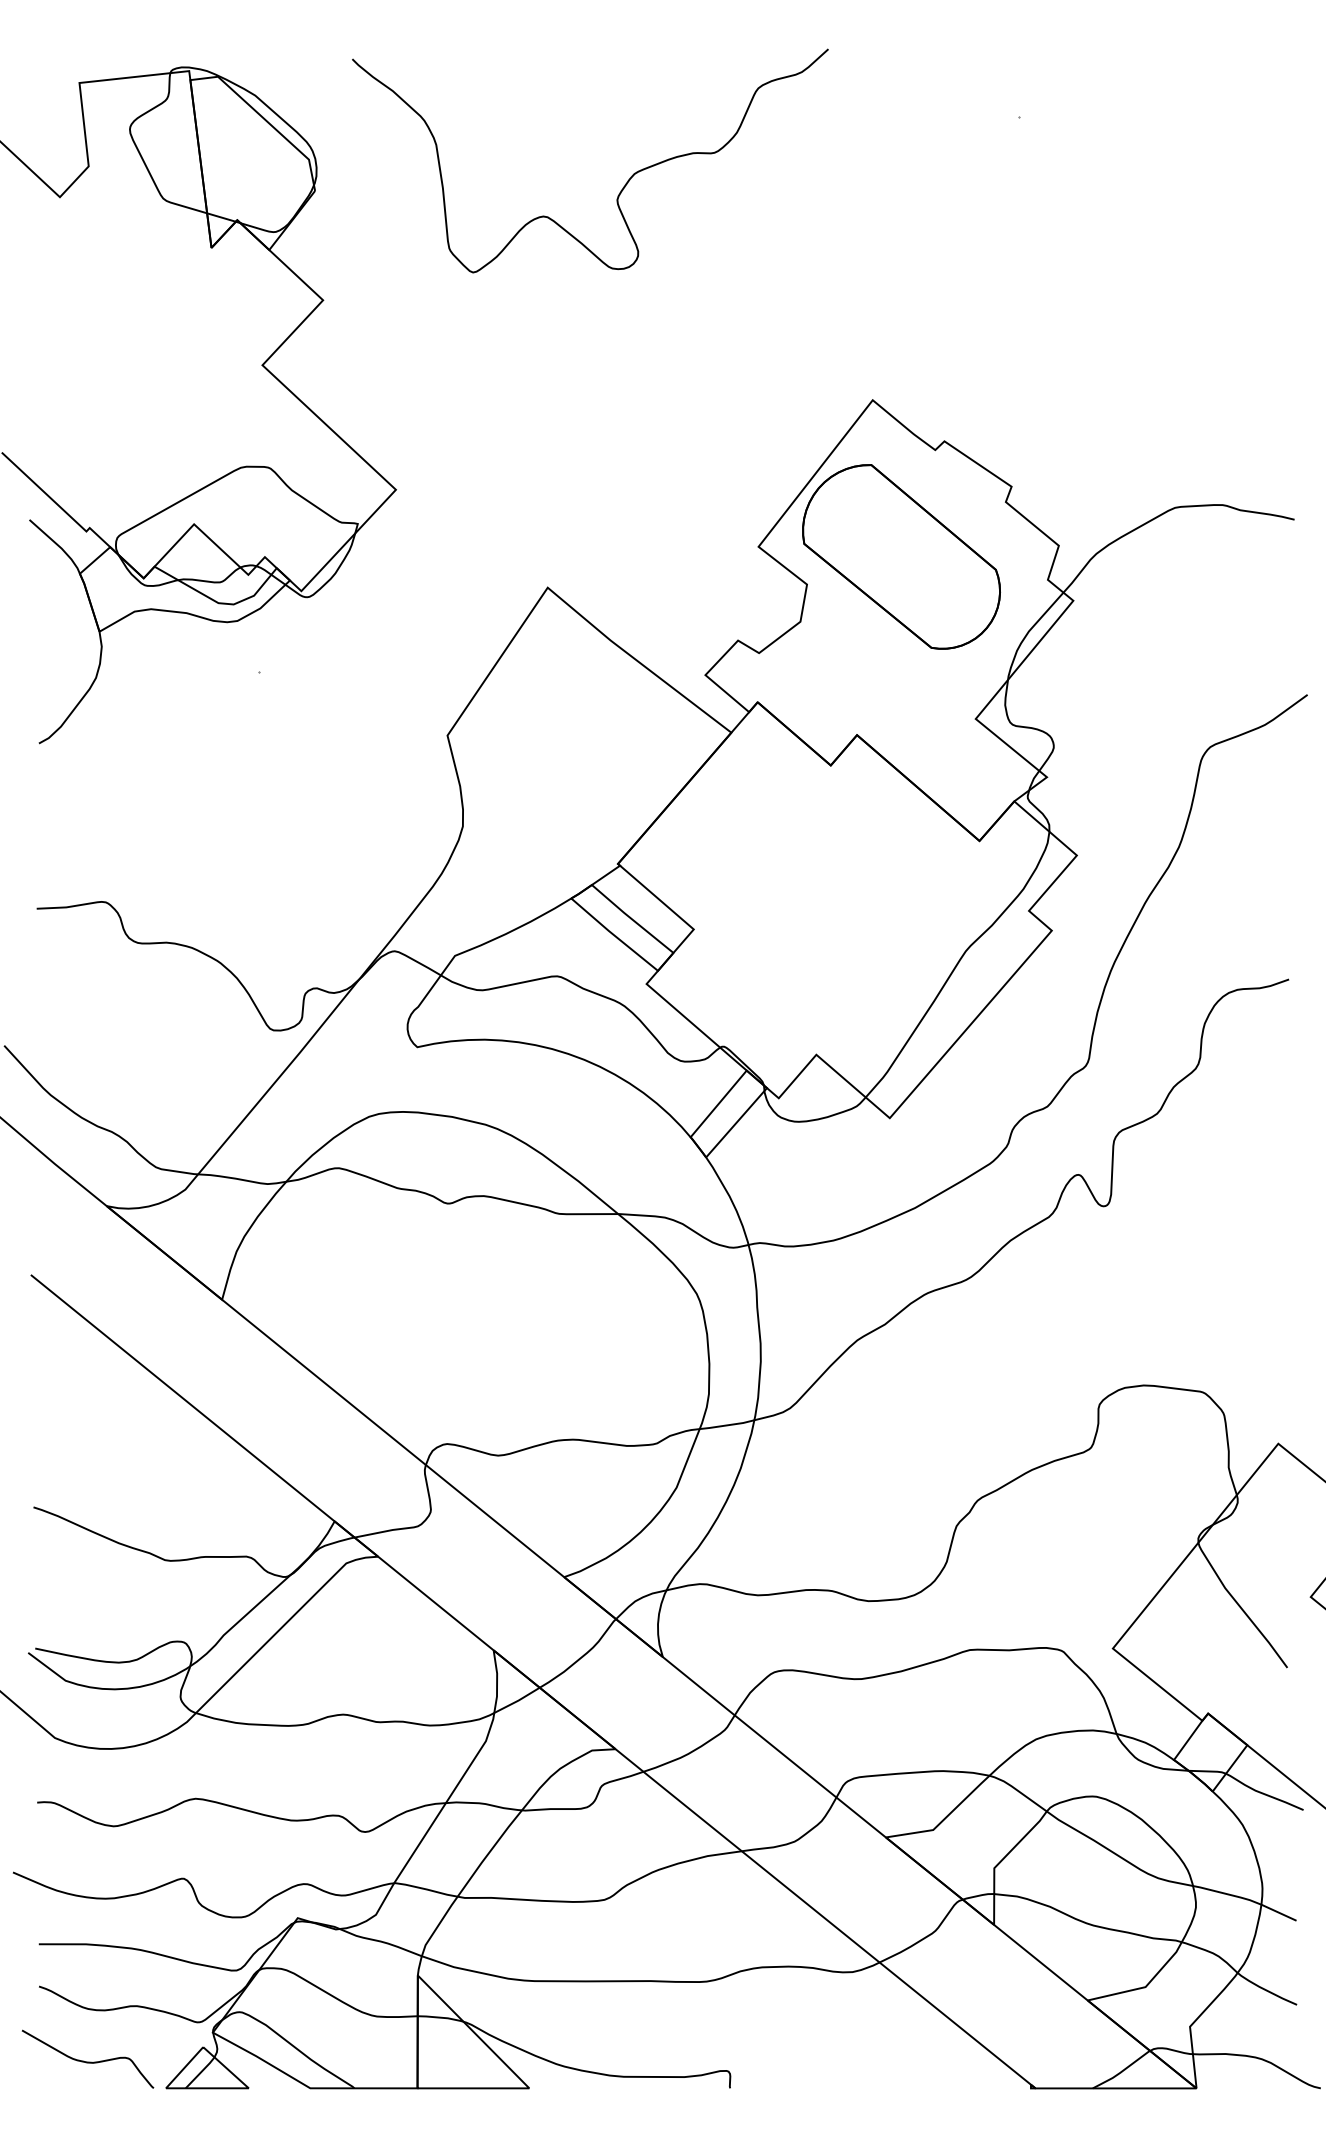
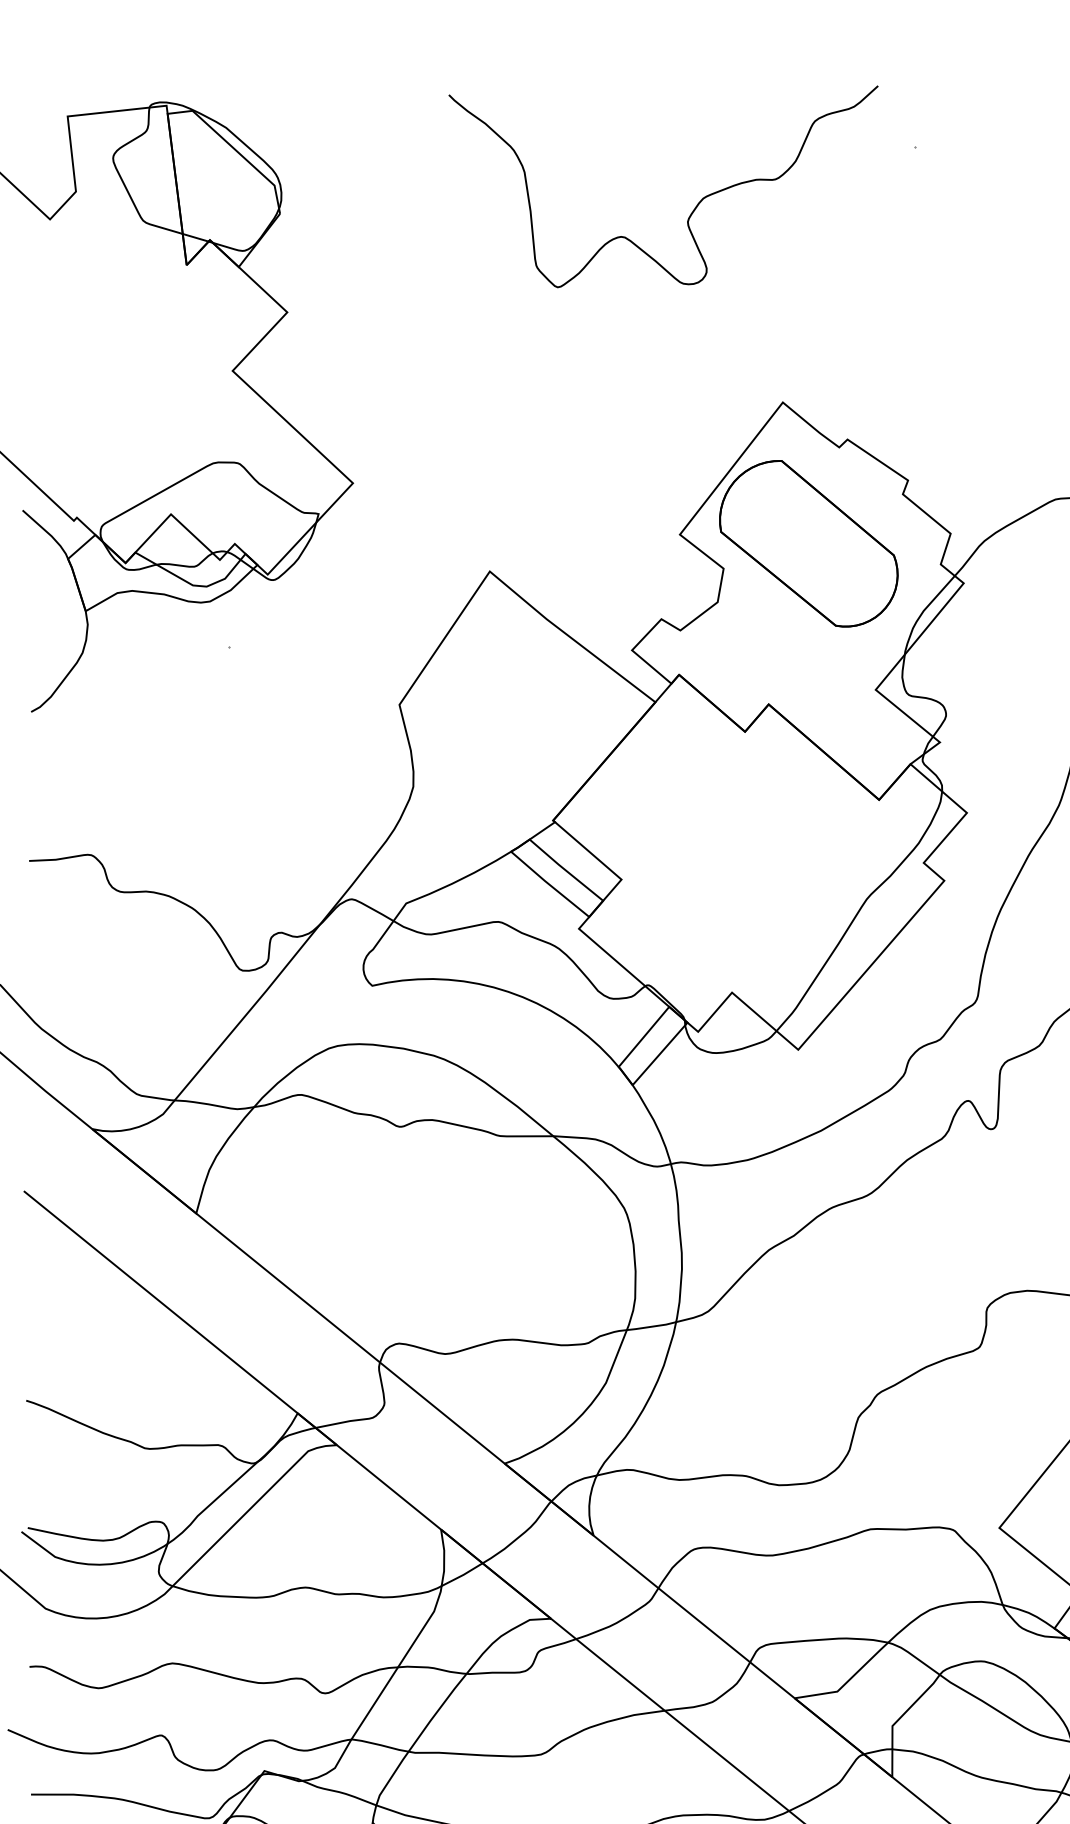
curve: (625, 183) -> (695, 207), moved

